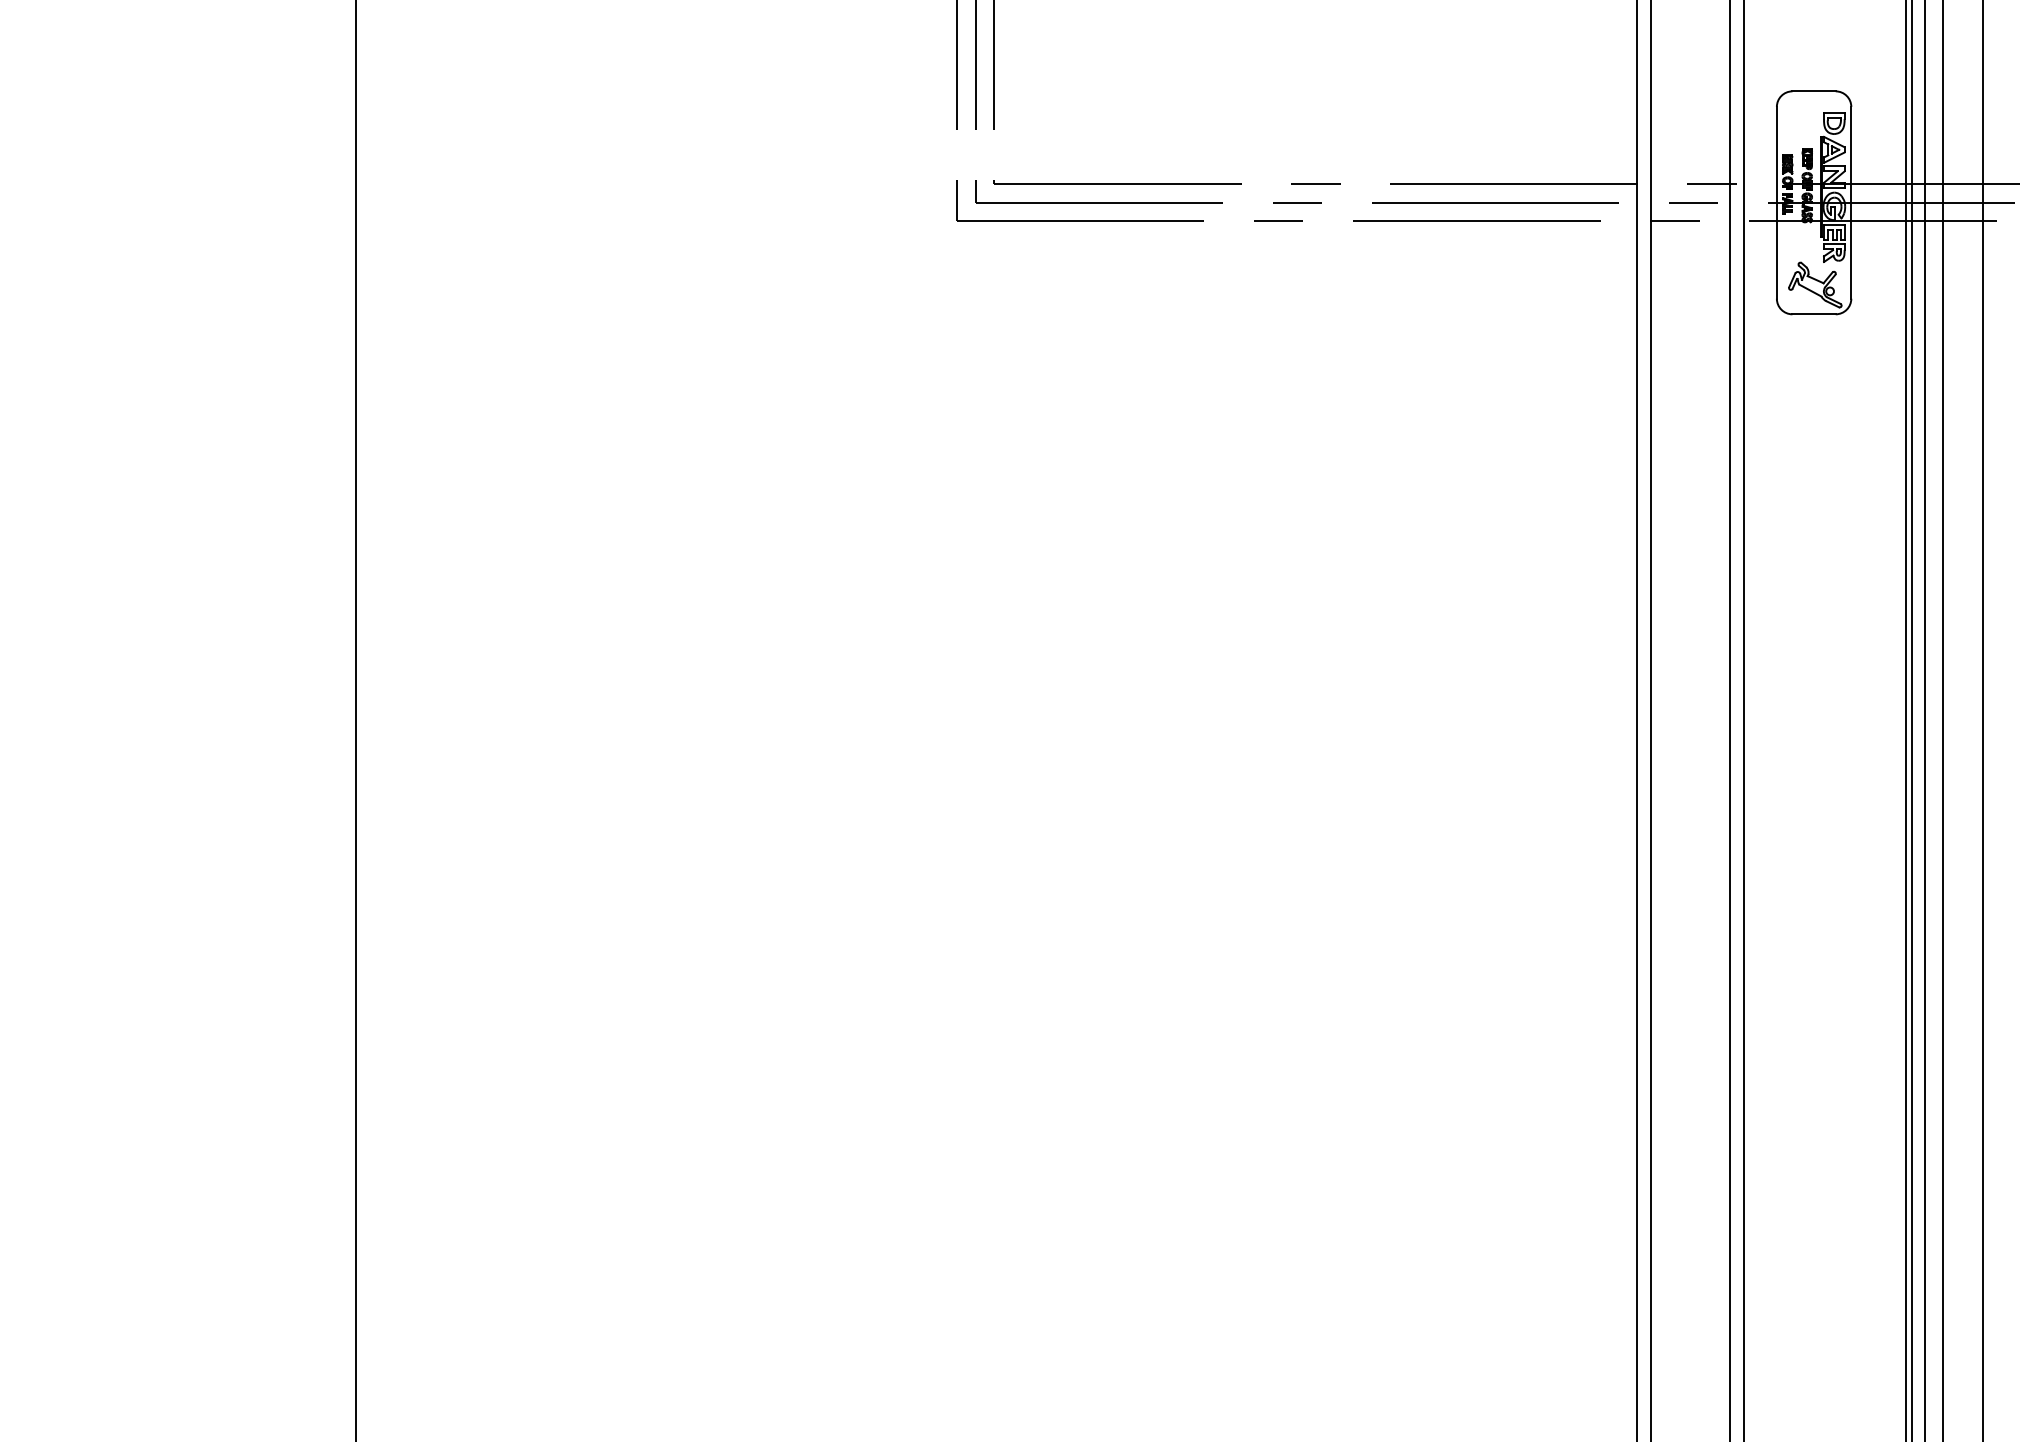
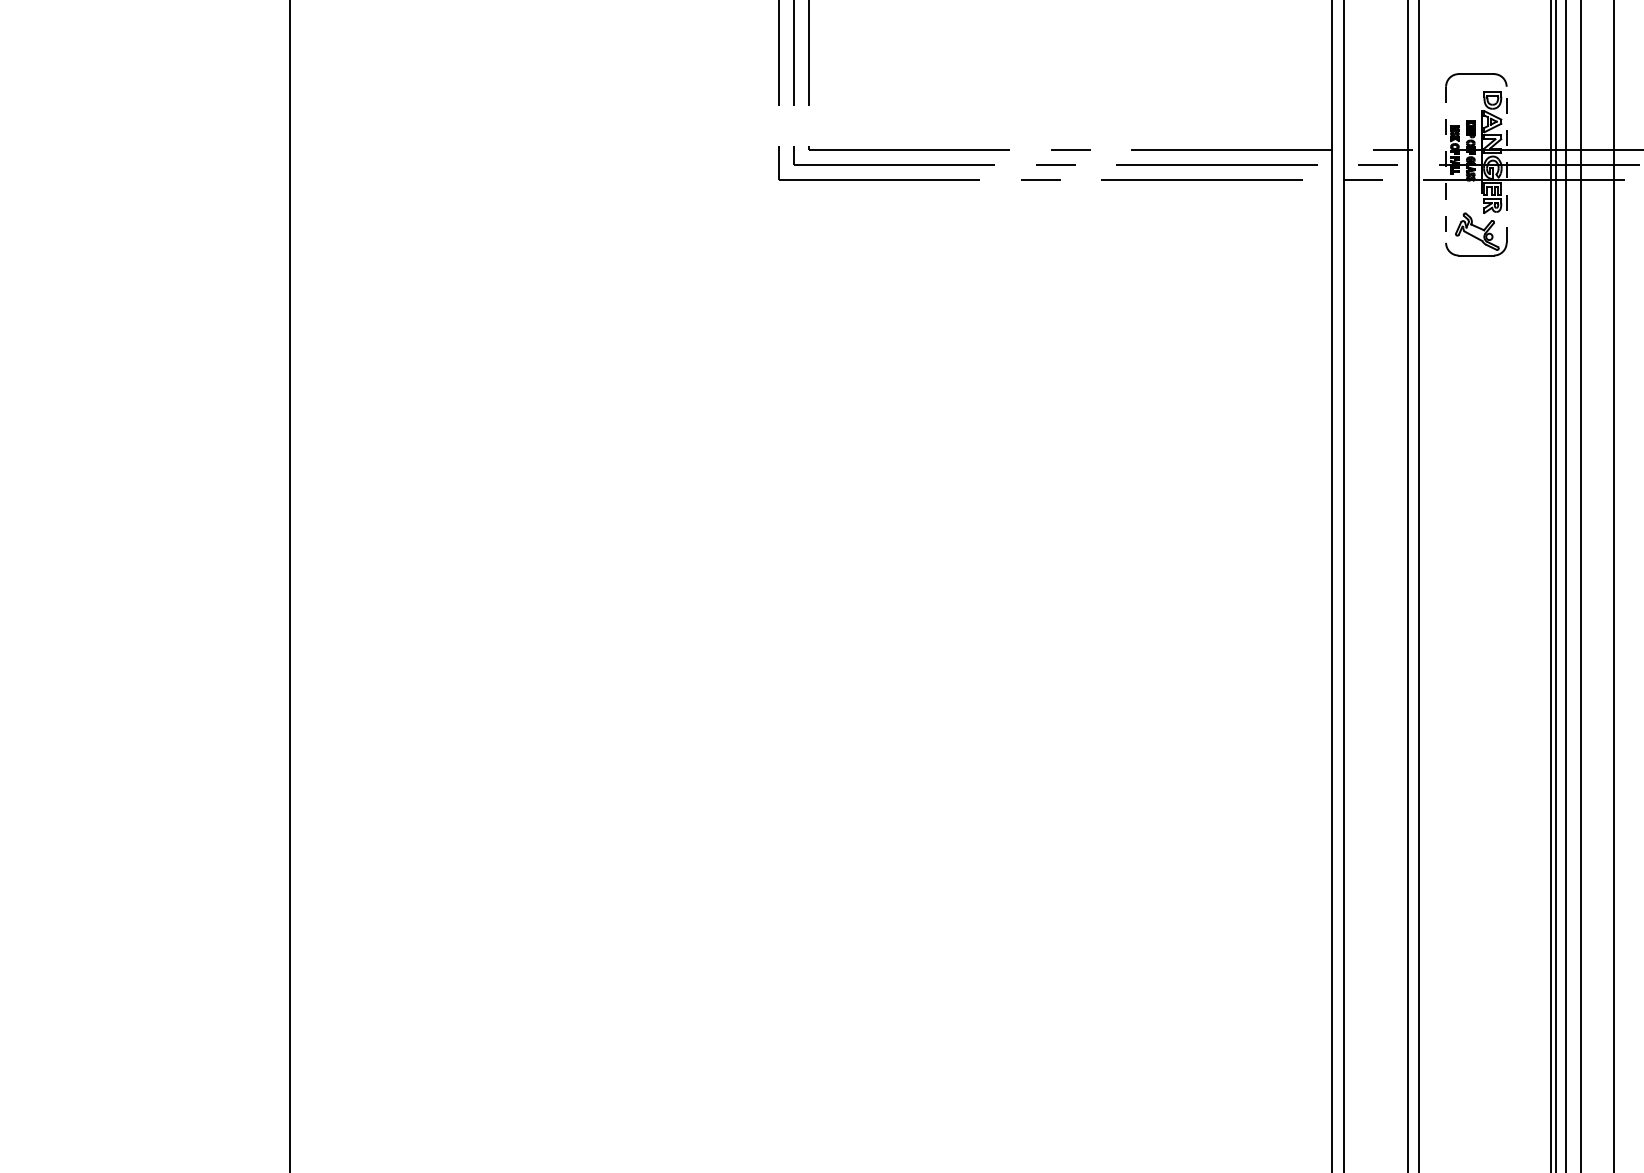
line: (1776, 202) -> (1445, 164), solid -> dashed
line: (1851, 202) -> (1506, 164), solid -> dashed

